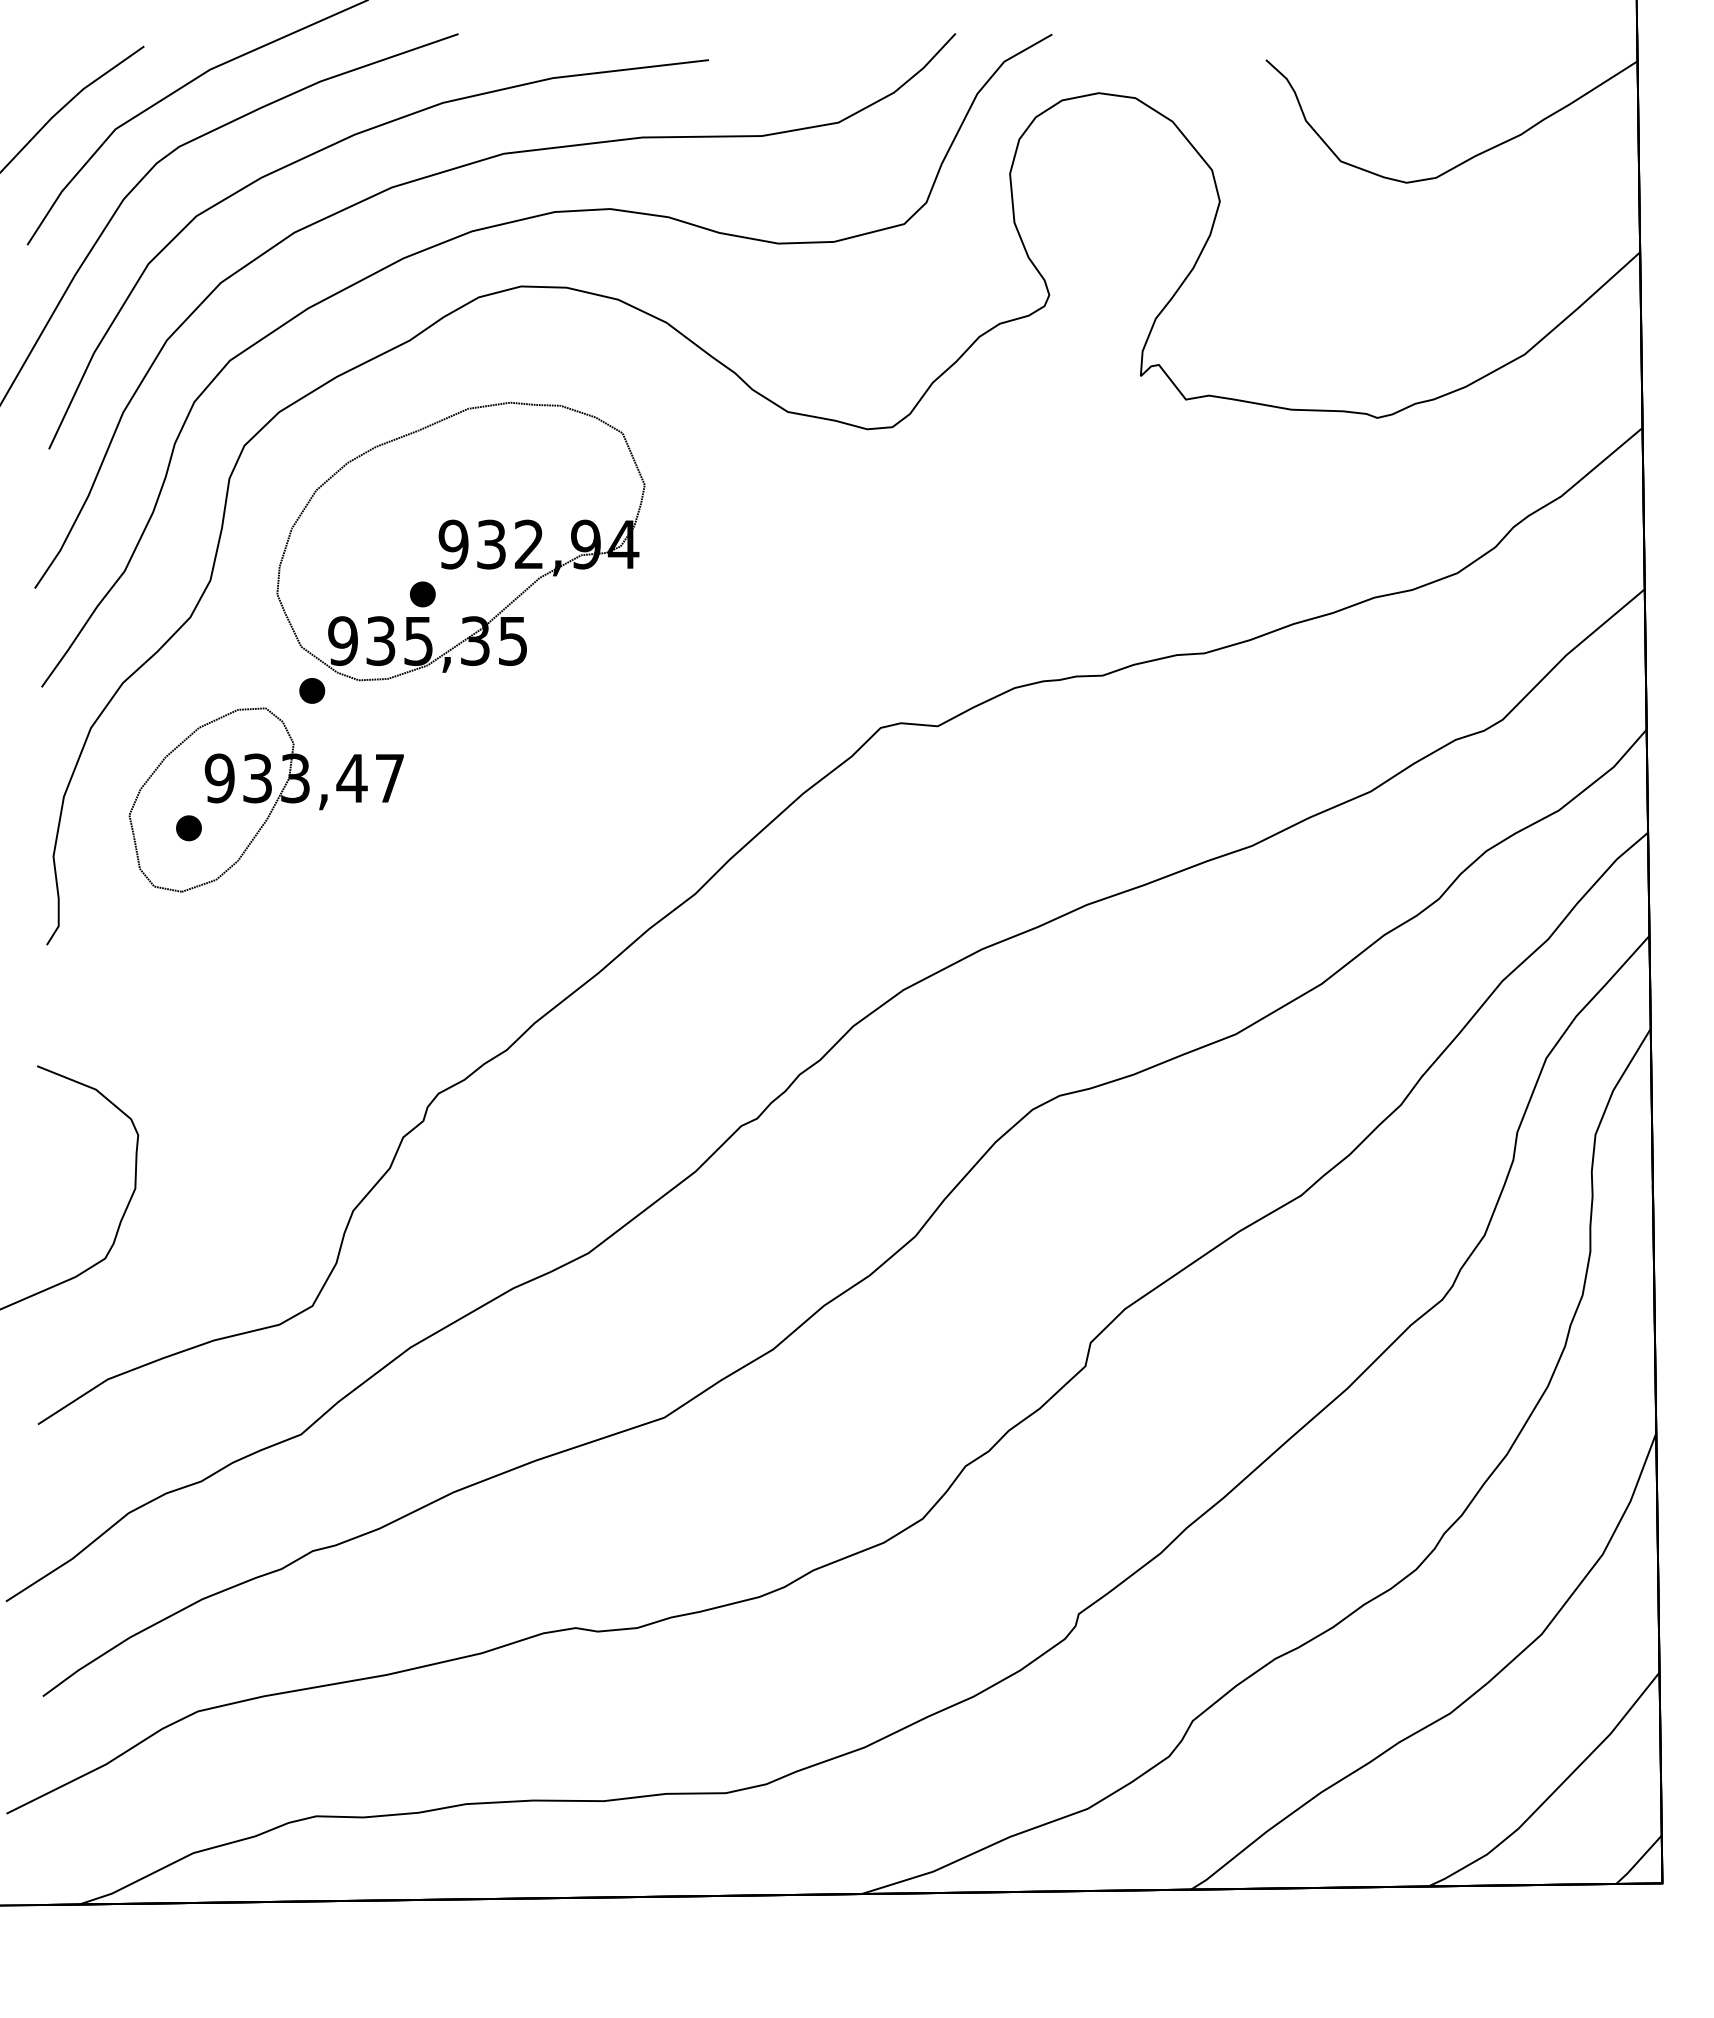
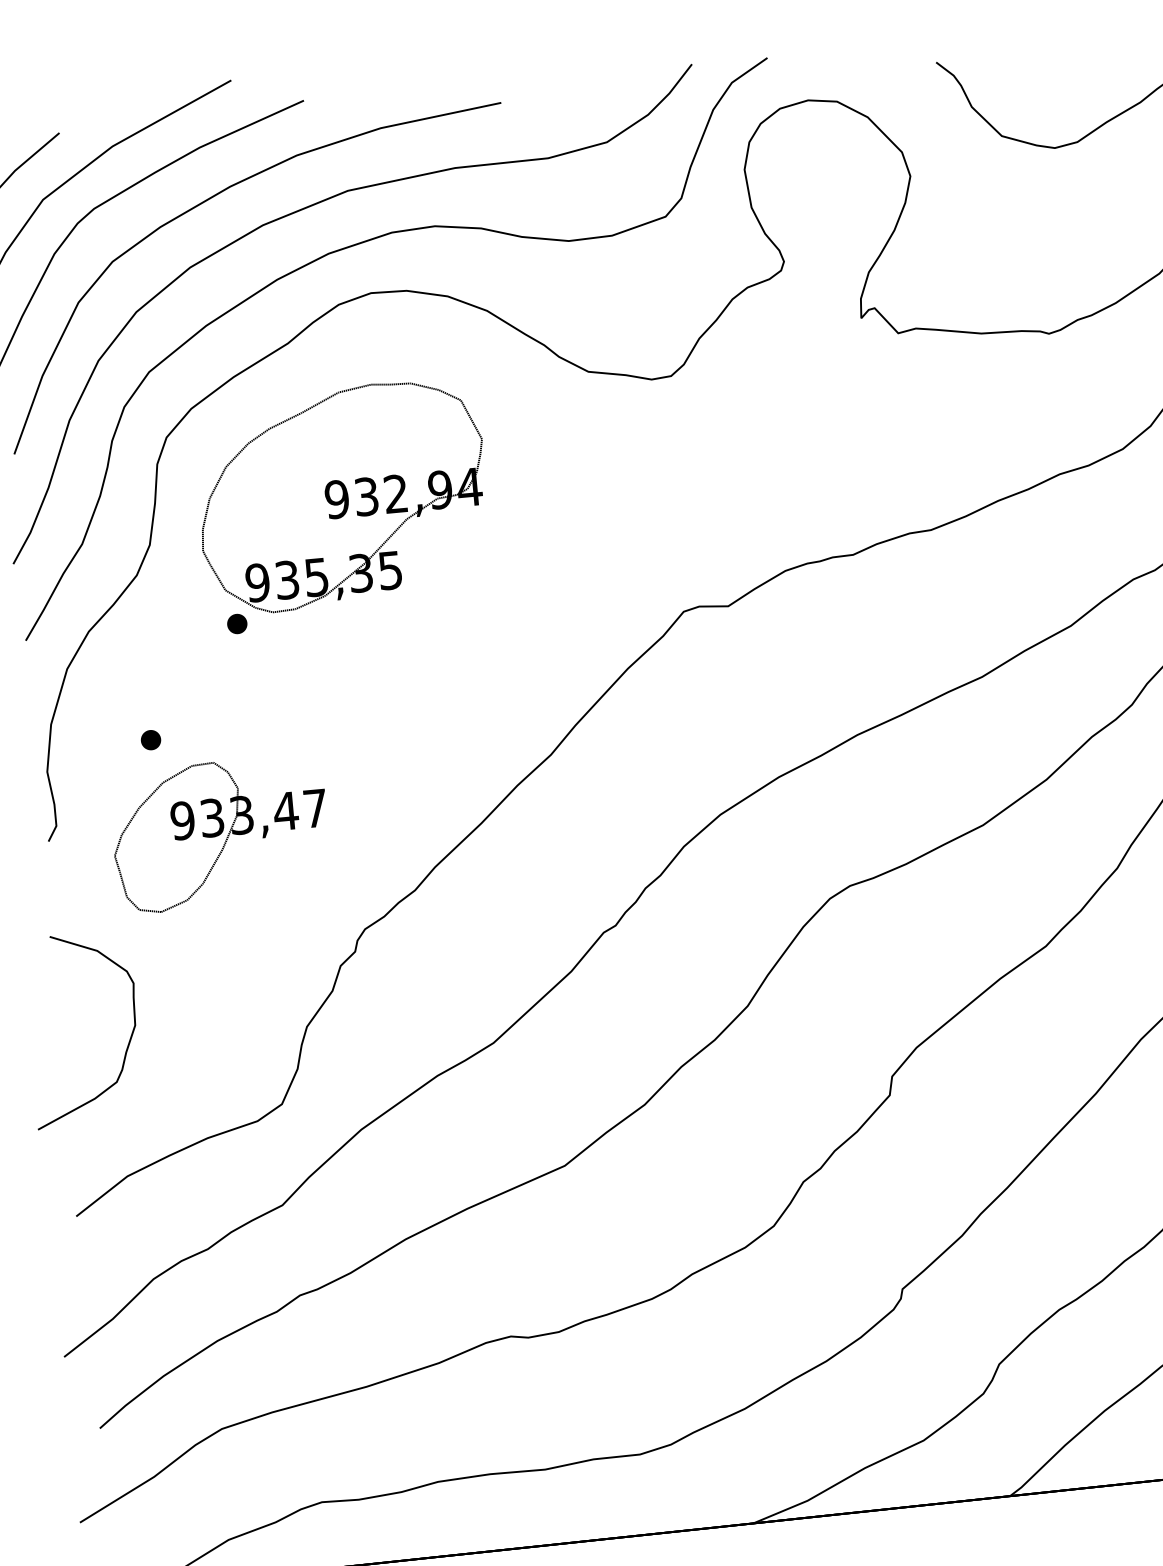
part: (422, 594) -> (316, 540), removed
part: (265, 799) -> (219, 833), moved

